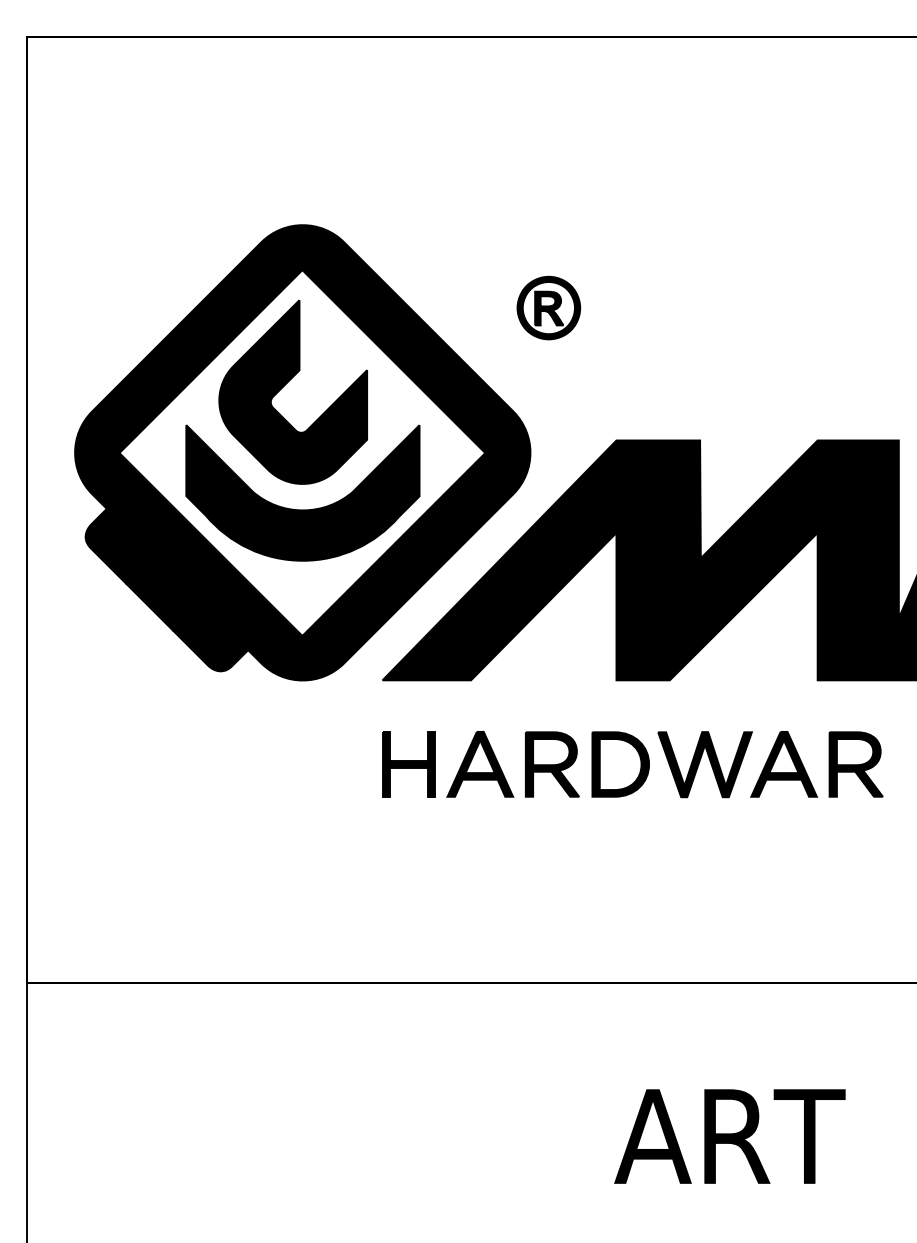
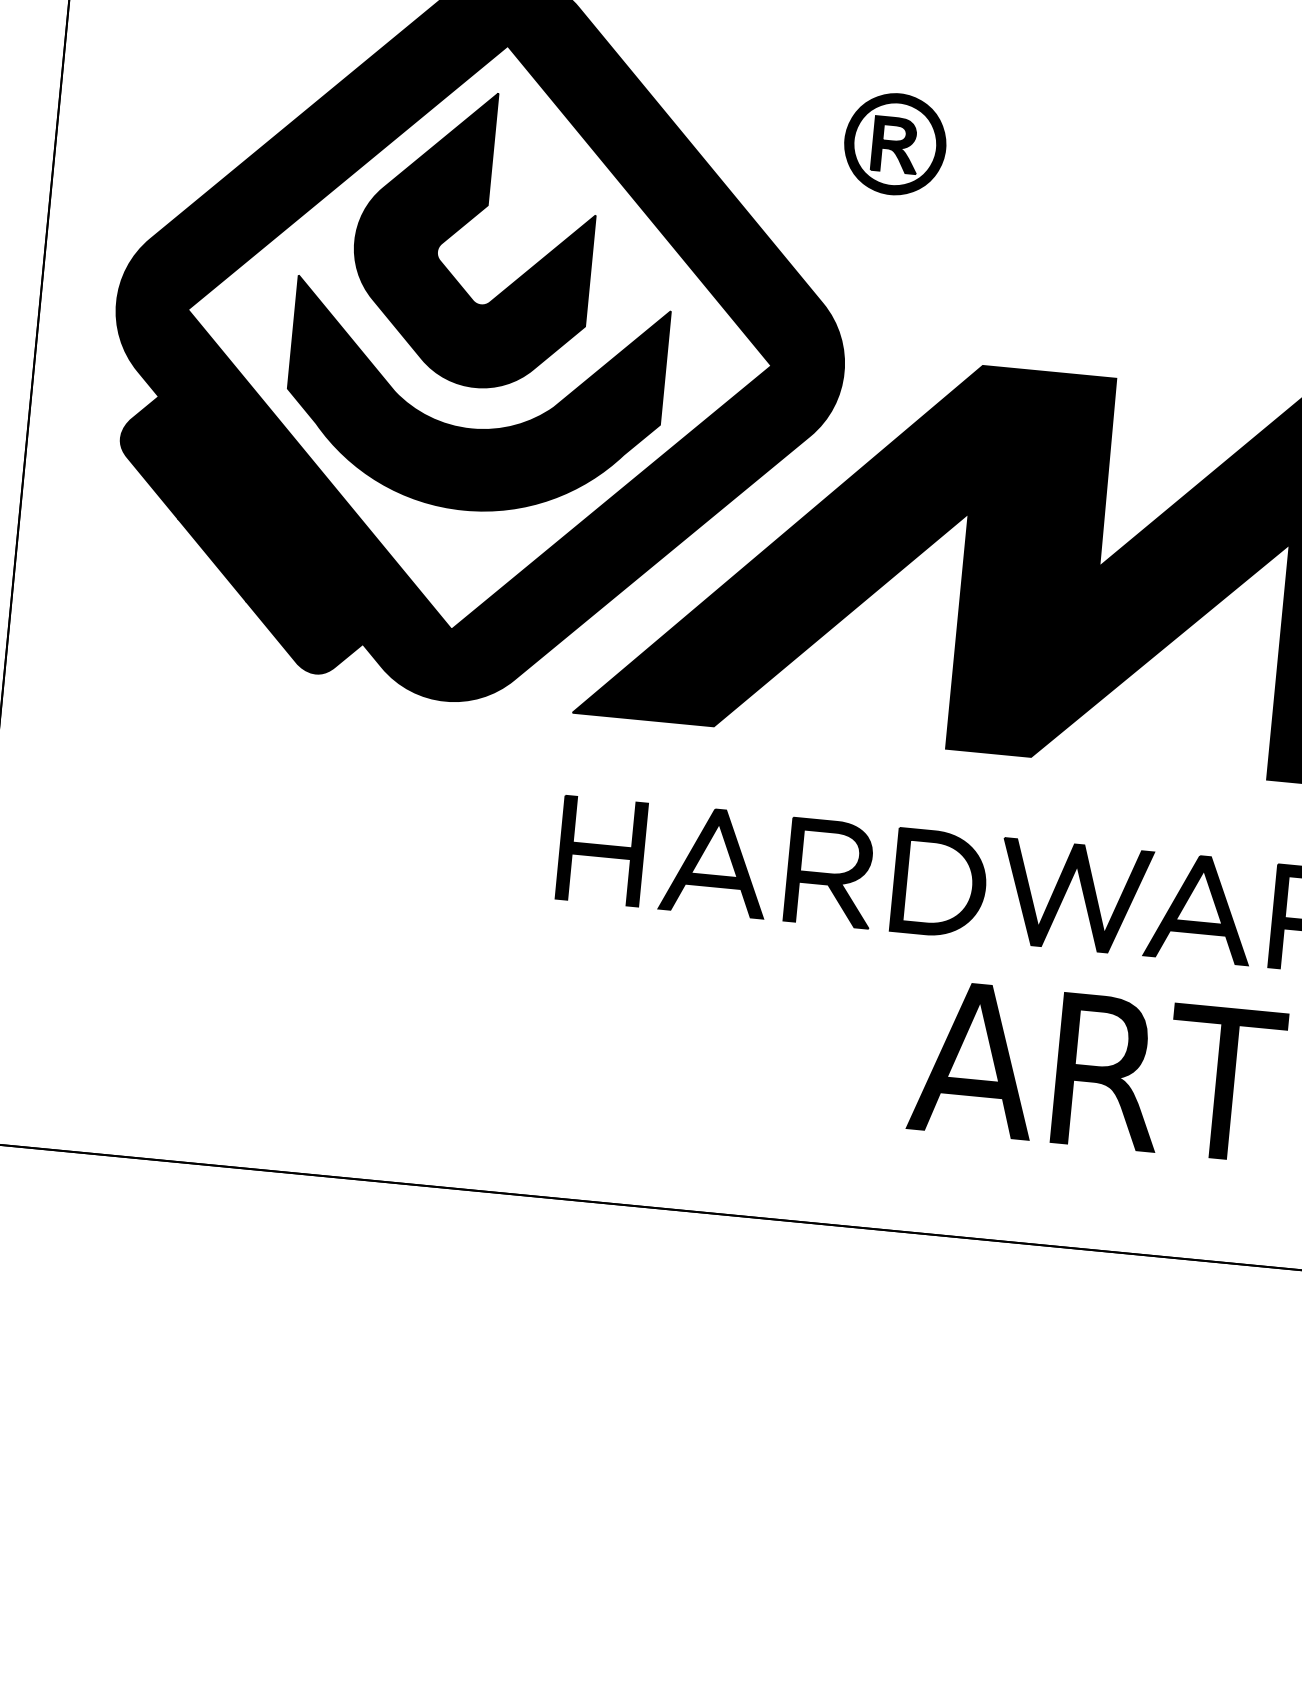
text: (729, 1136) -> (1096, 1071), moved

